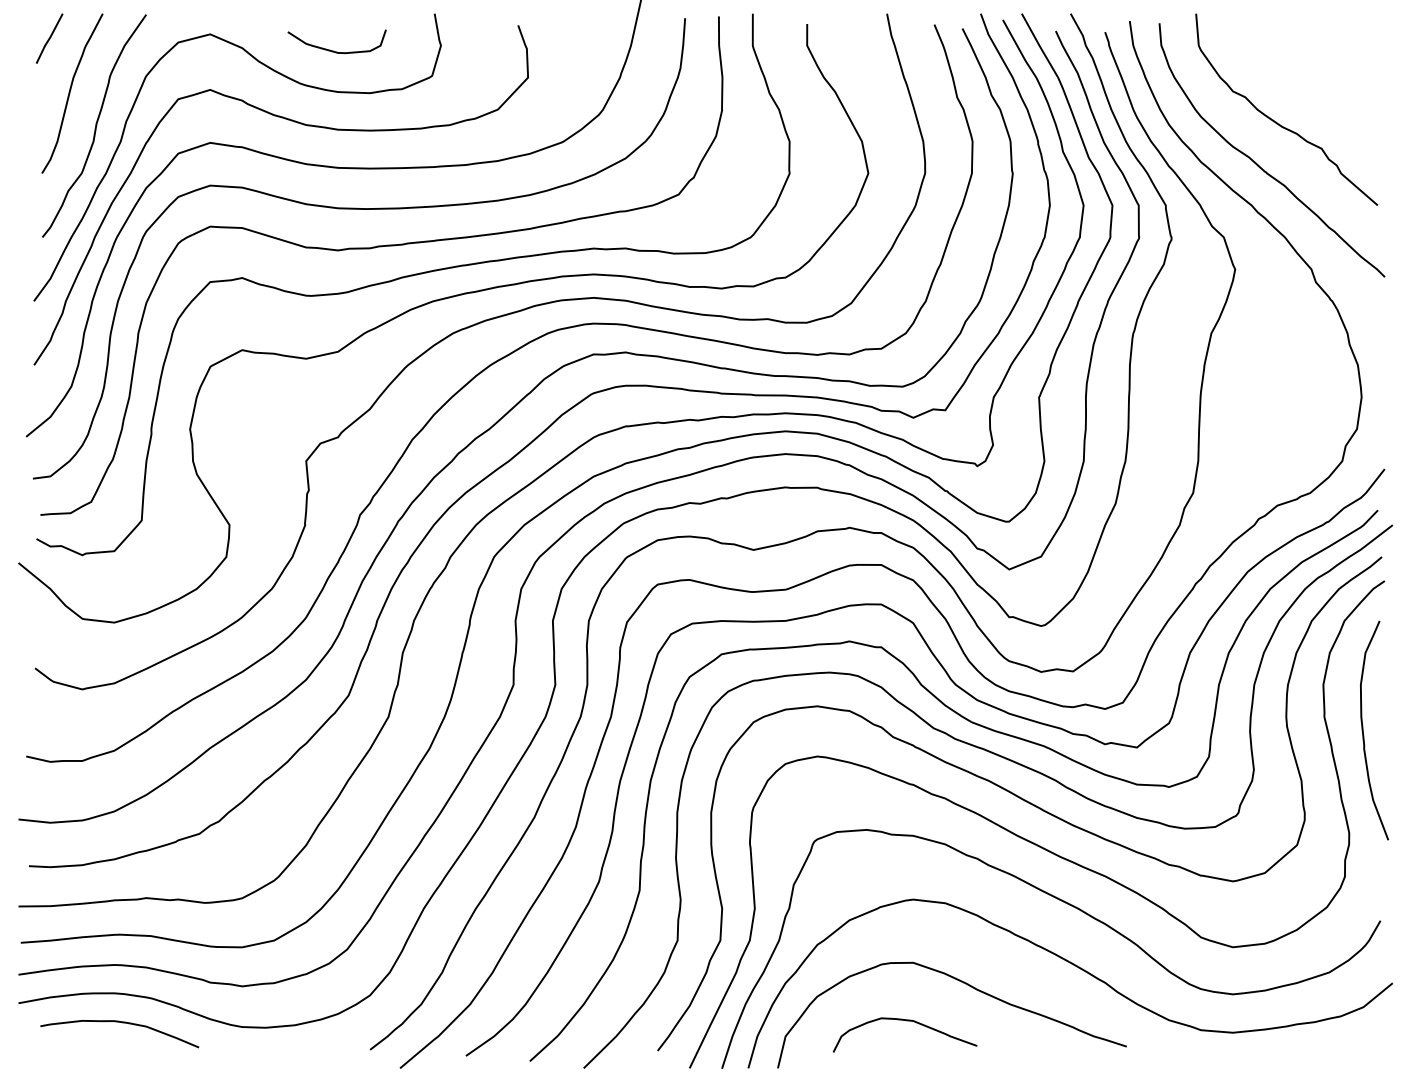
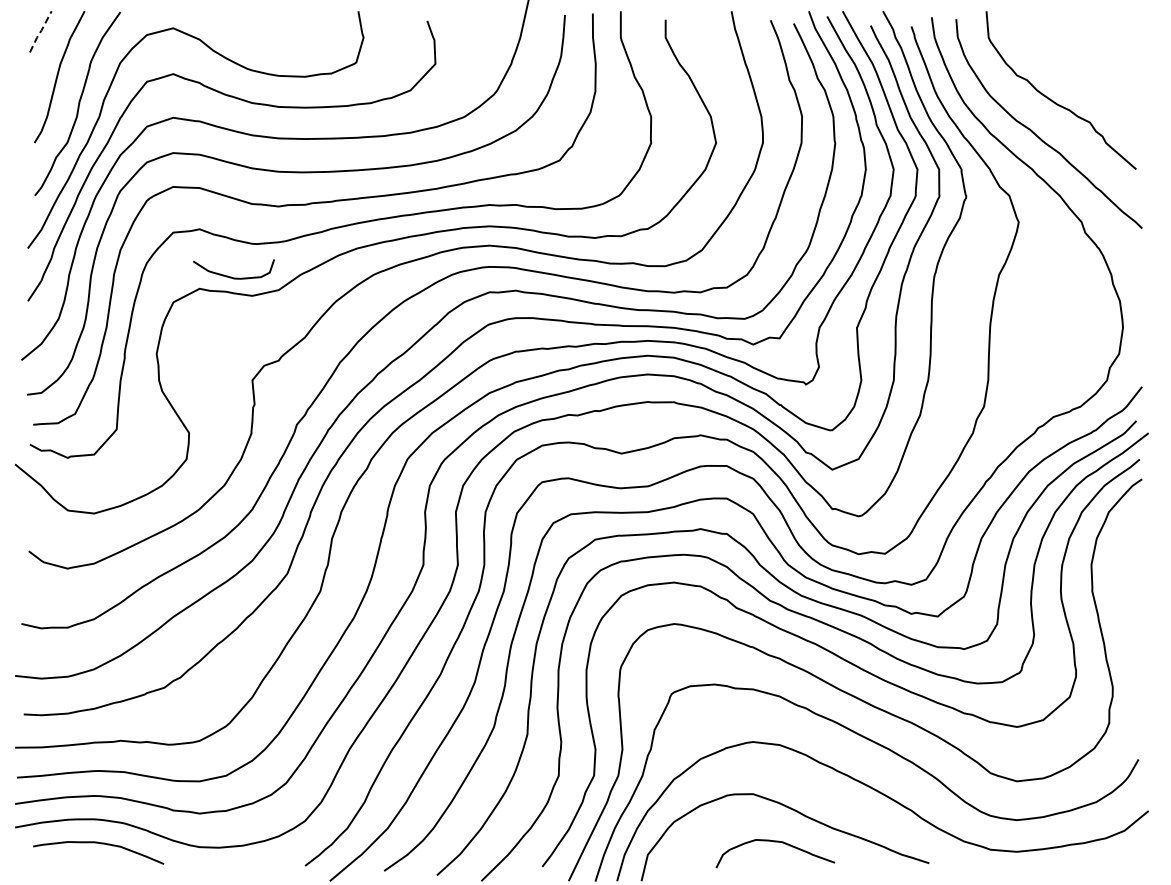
line: (49, 39) -> (40, 32), solid -> dashed
curve: (334, 50) -> (231, 276), moved
curve: (1364, 734) -> (1125, 605), removed
curve: (903, 1021) -> (774, 842), moved

